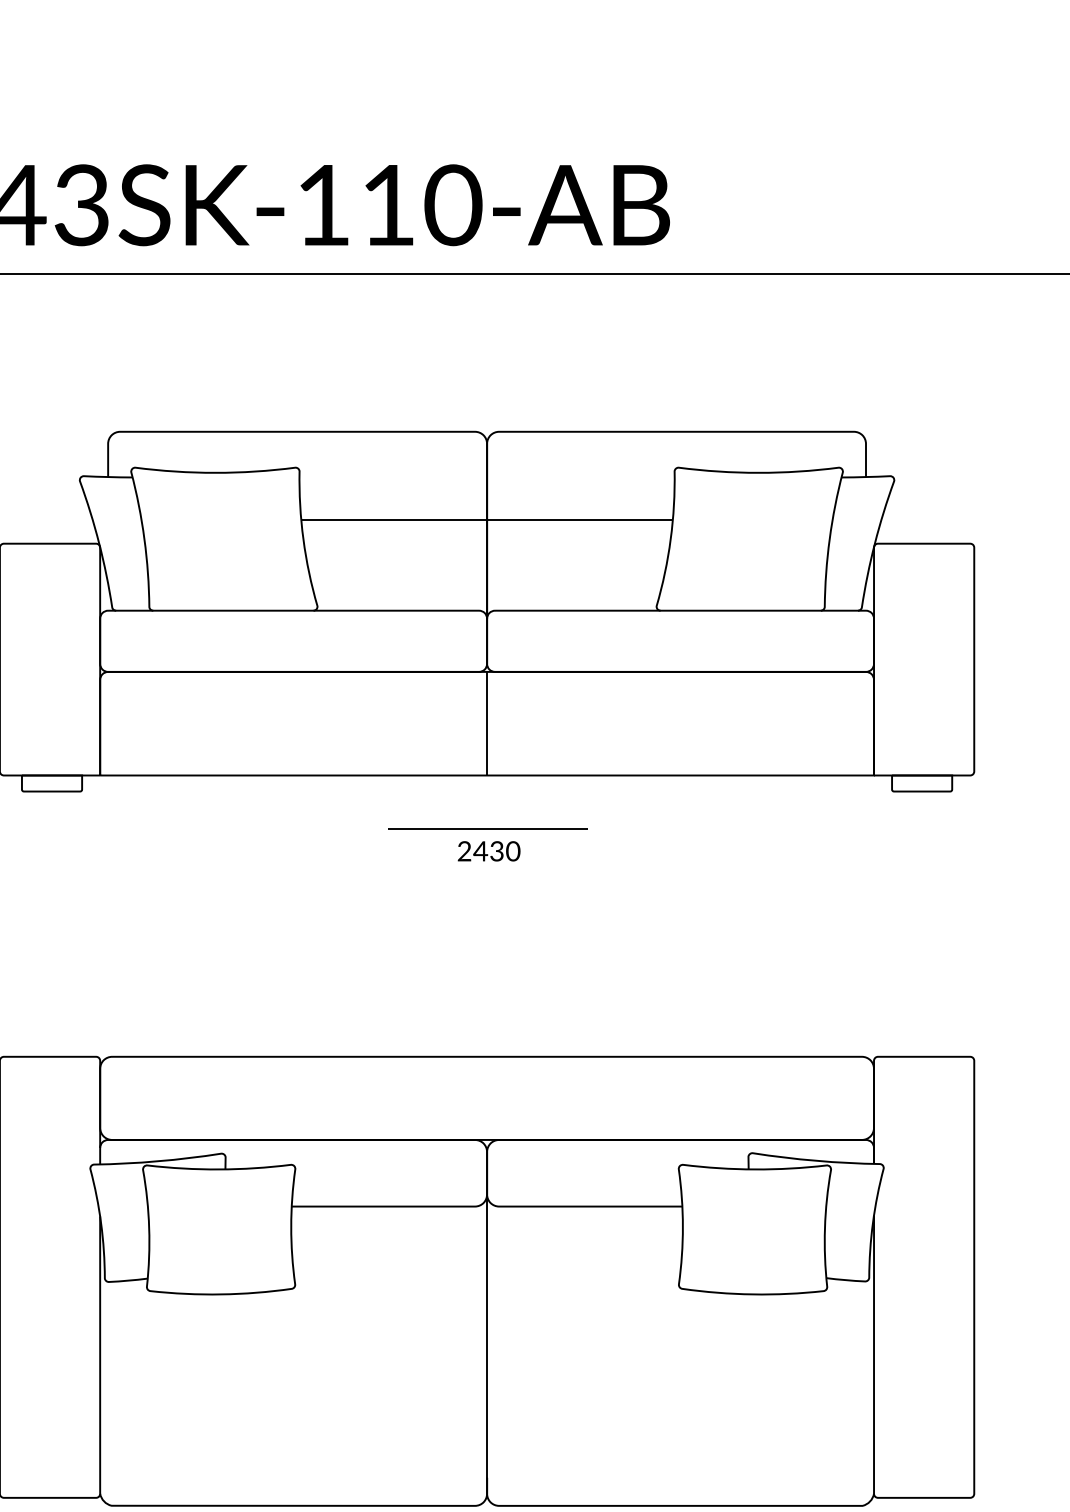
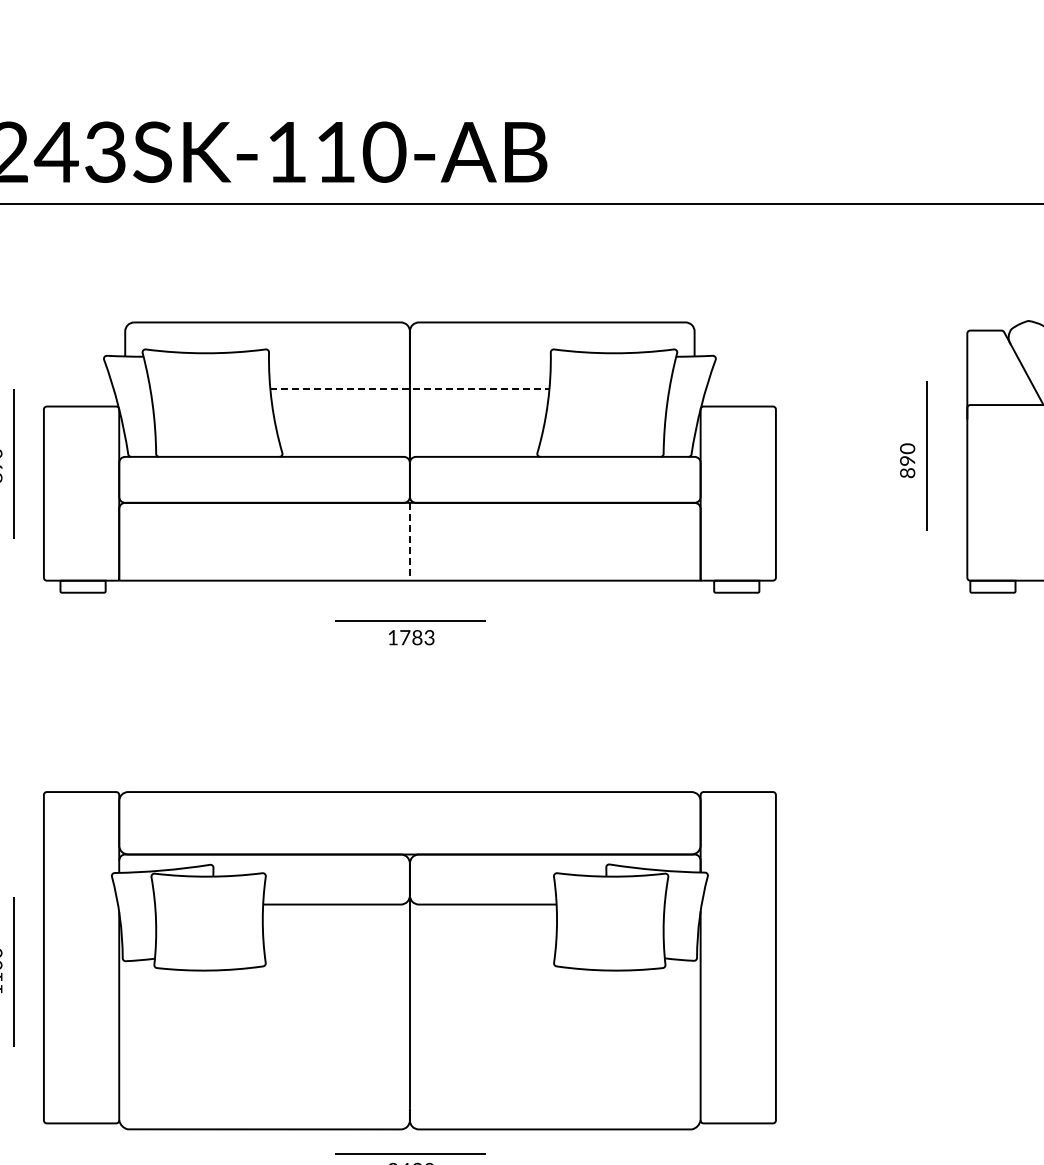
line: (486, 519) -> (409, 388), solid -> dashed
line: (486, 723) -> (409, 541), solid -> dashed
text: (489, 851) -> (411, 637), 2430 -> 1783

